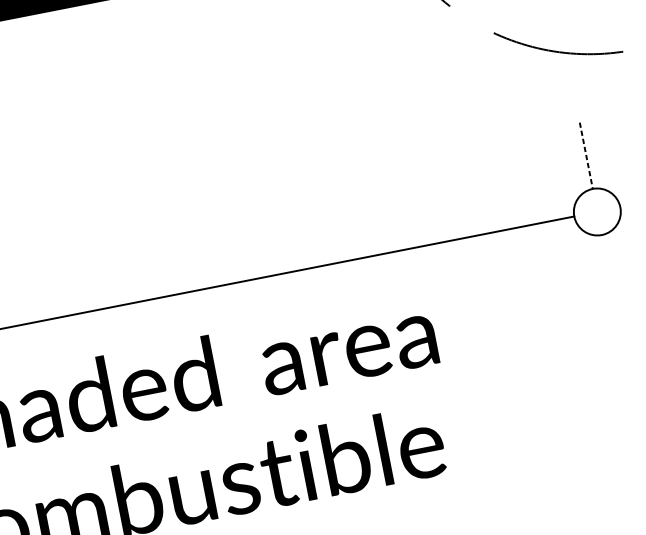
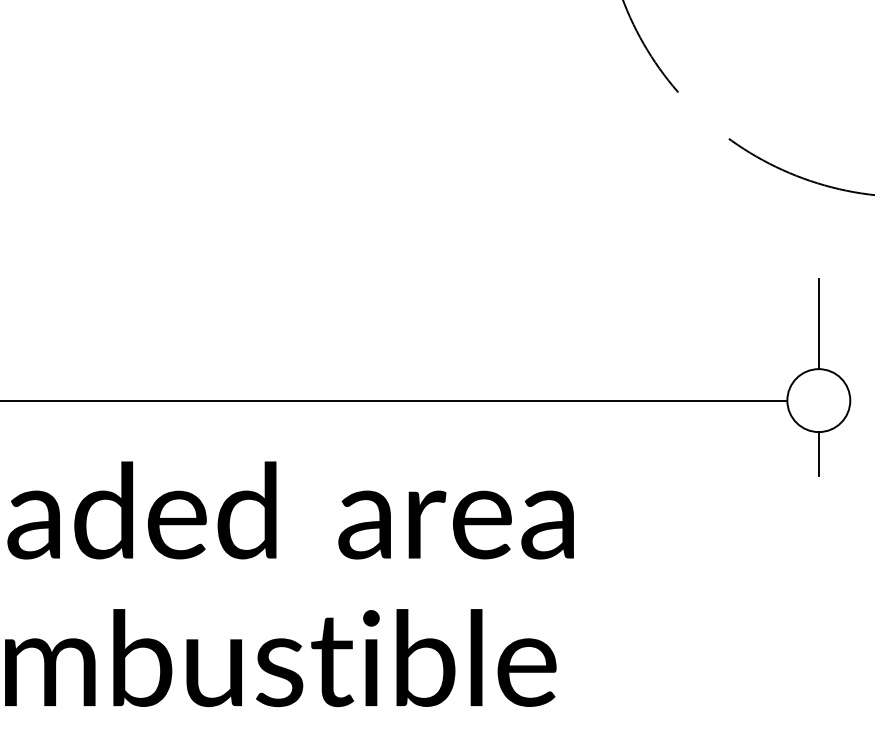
line: (586, 156) -> (818, 324), dashed -> solid
line: (604, 250) -> (818, 453), added

